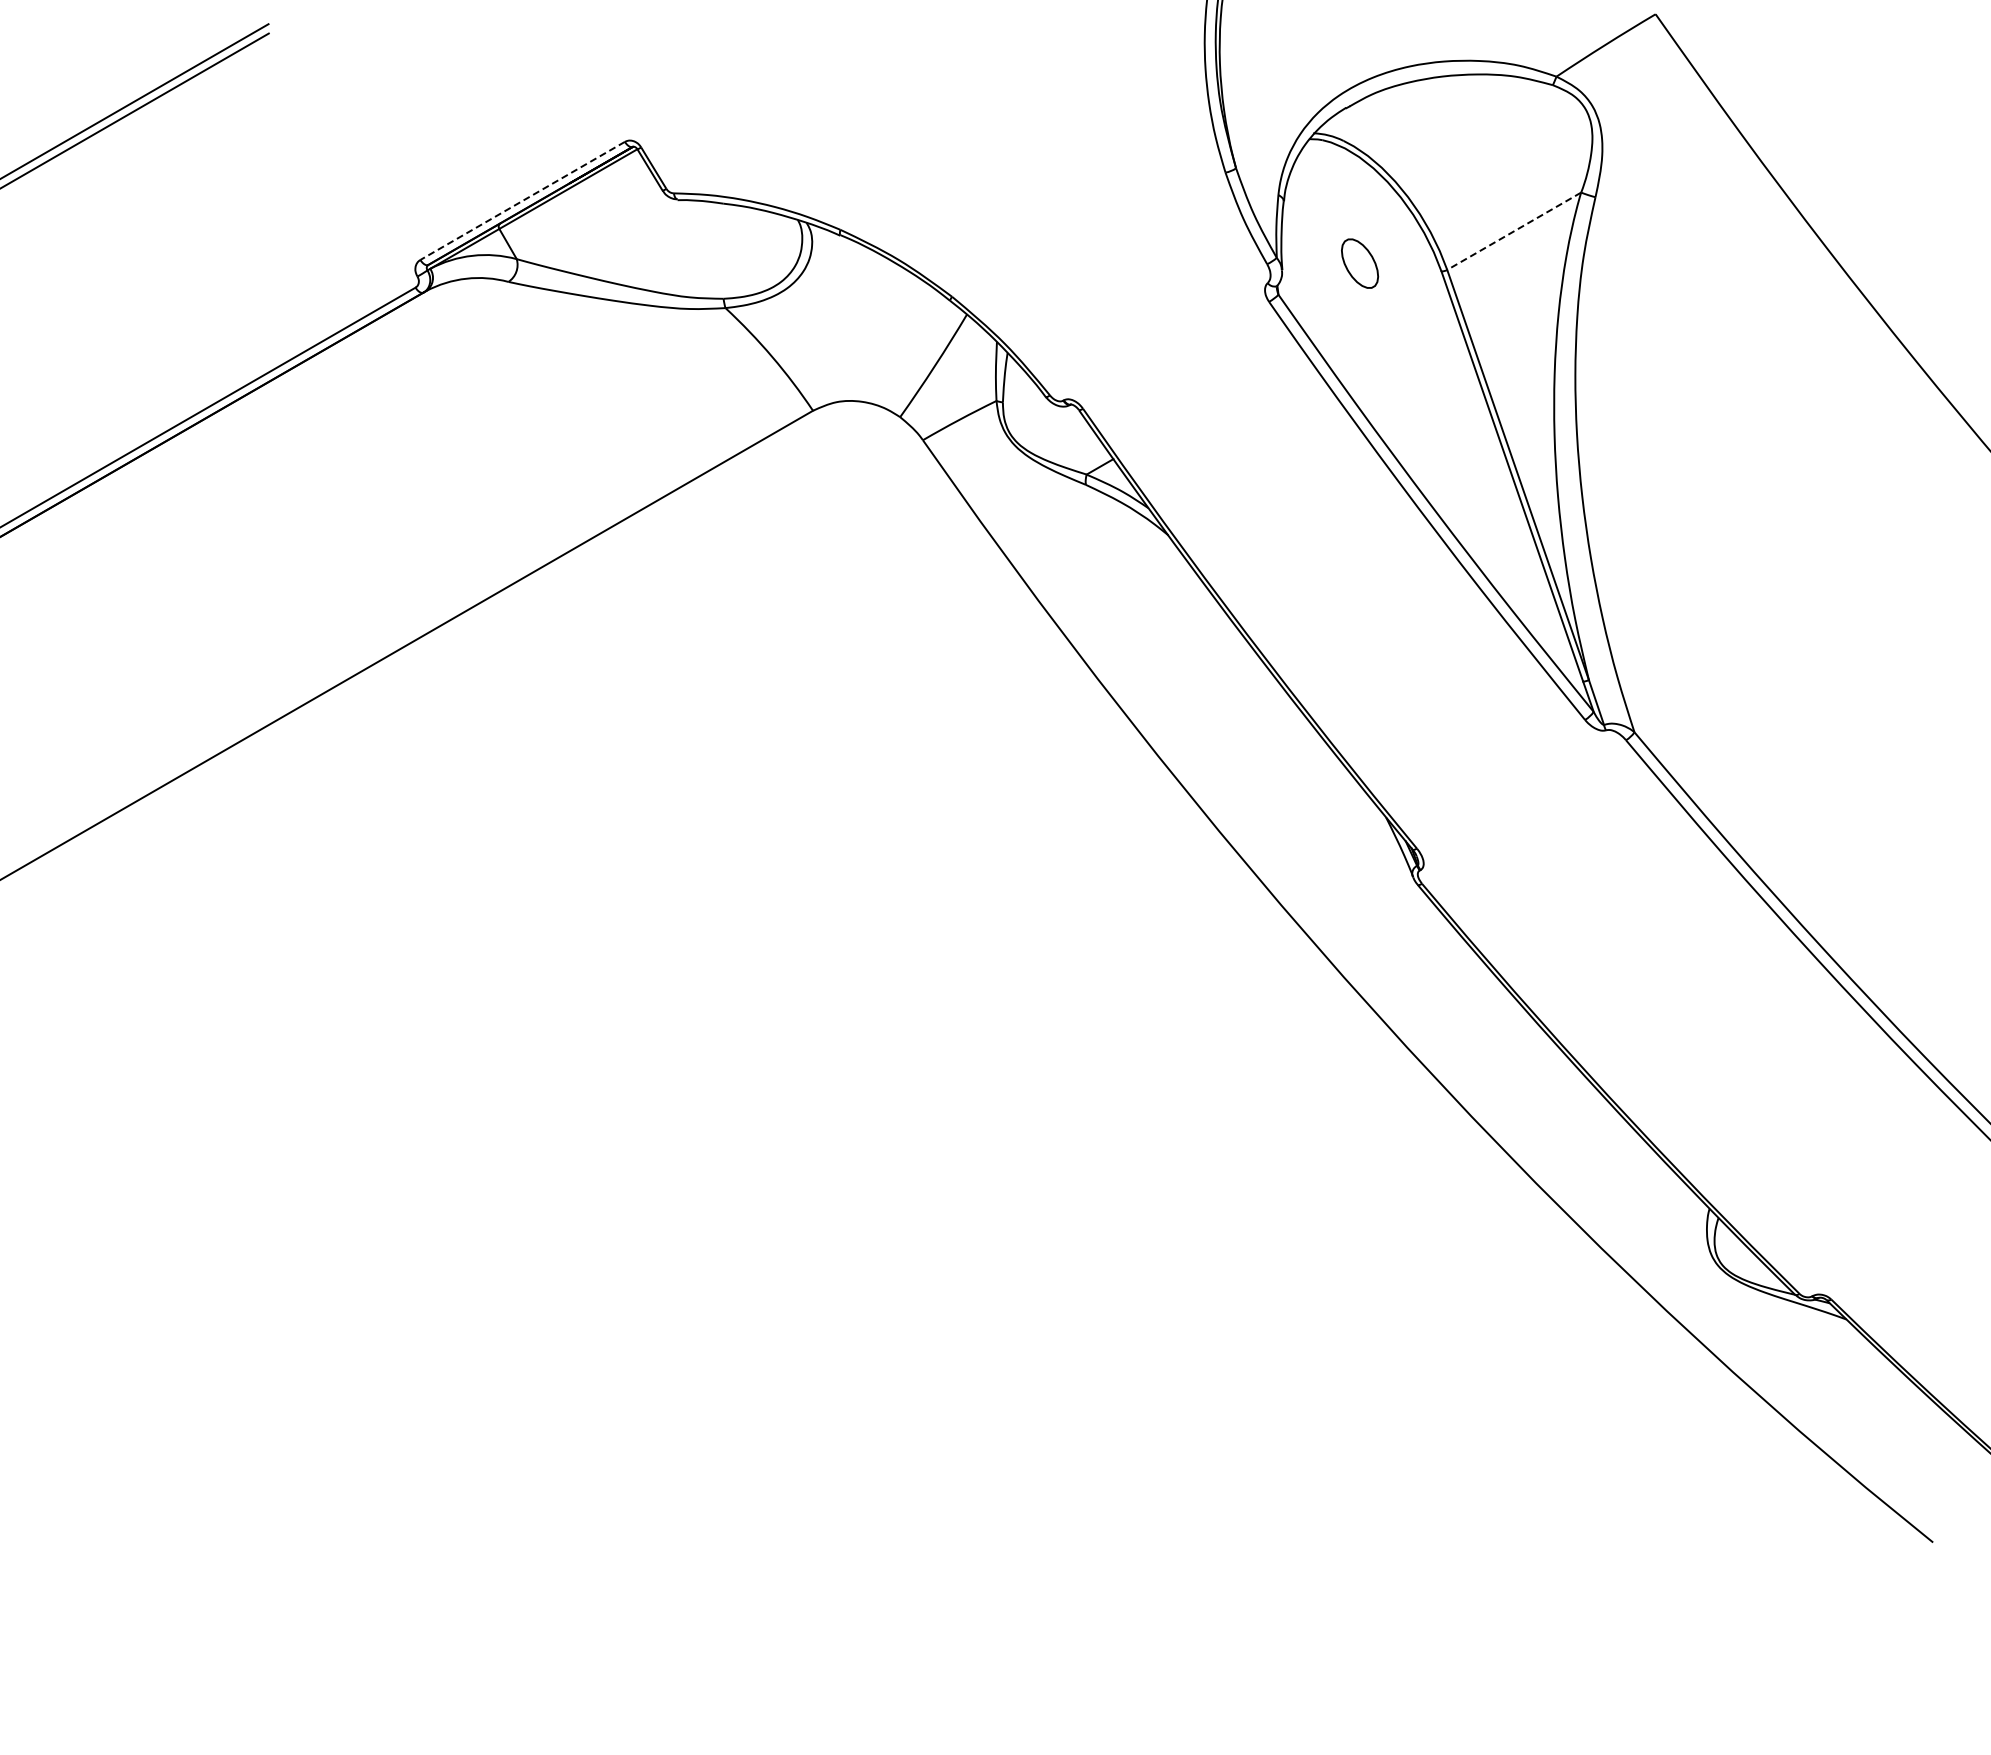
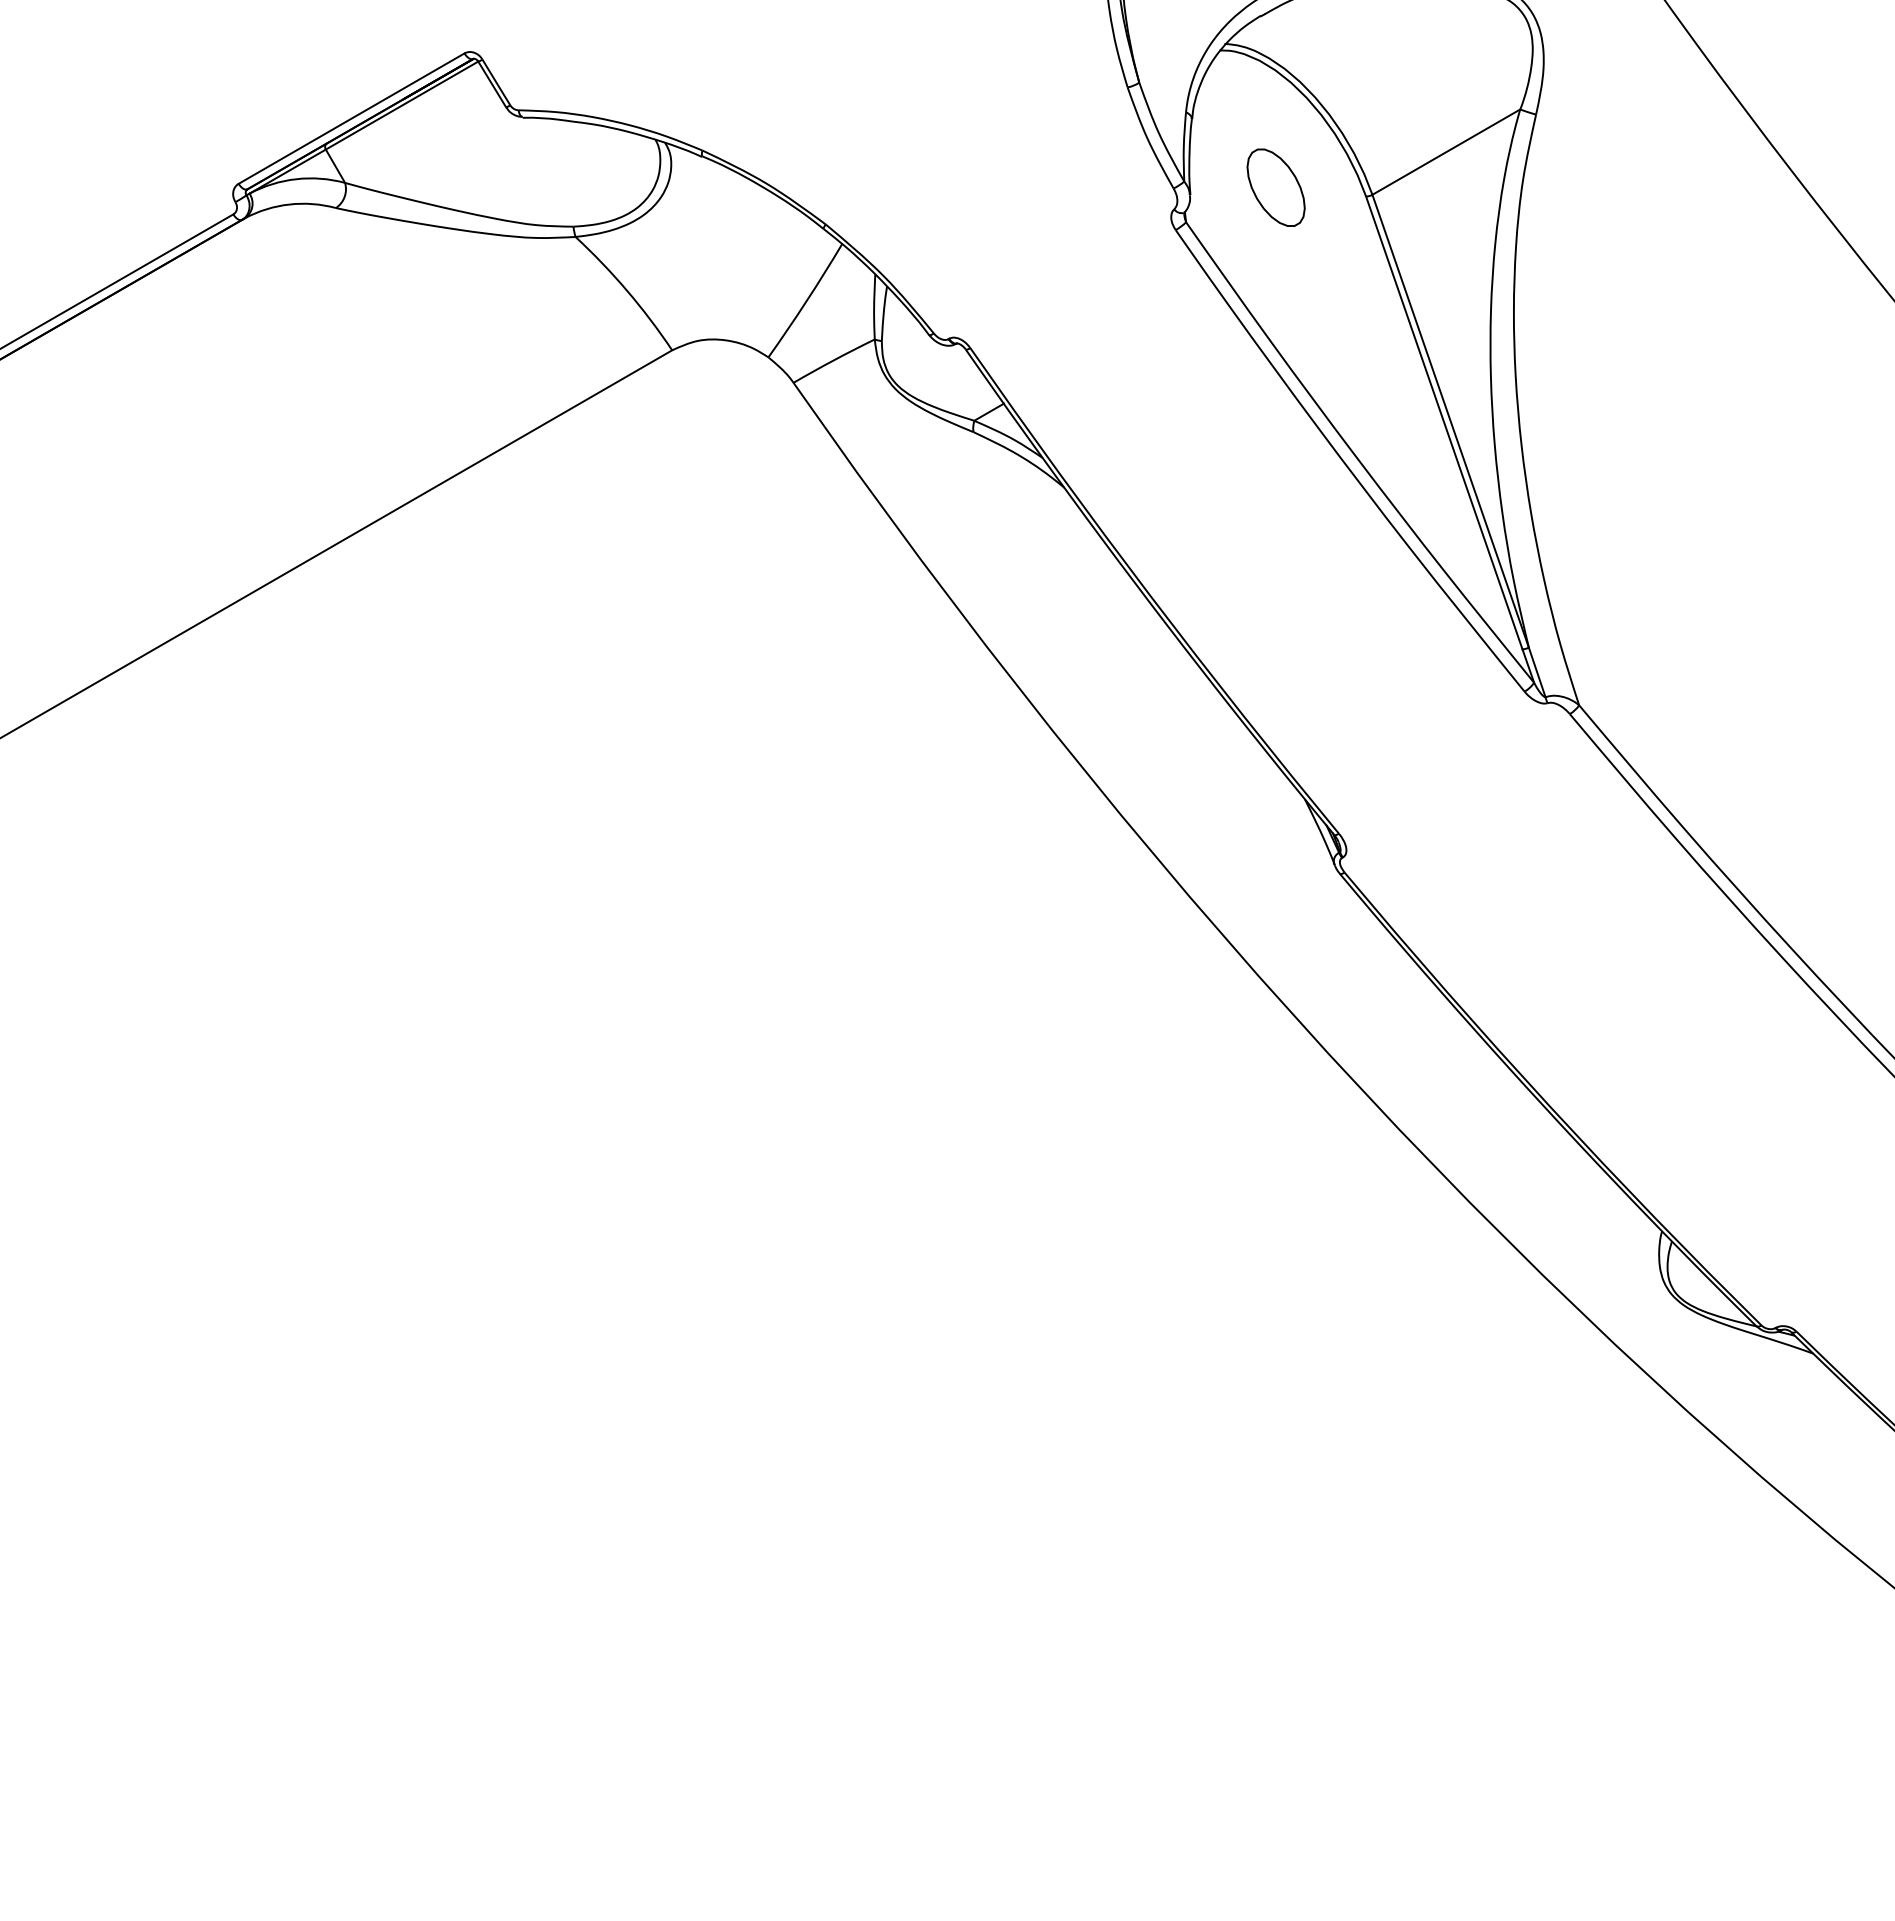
line: (522, 201) -> (351, 119), dashed -> solid
line: (1513, 231) -> (1445, 152), dashed -> solid
part: (1359, 263) -> (1275, 187), size x1.43

